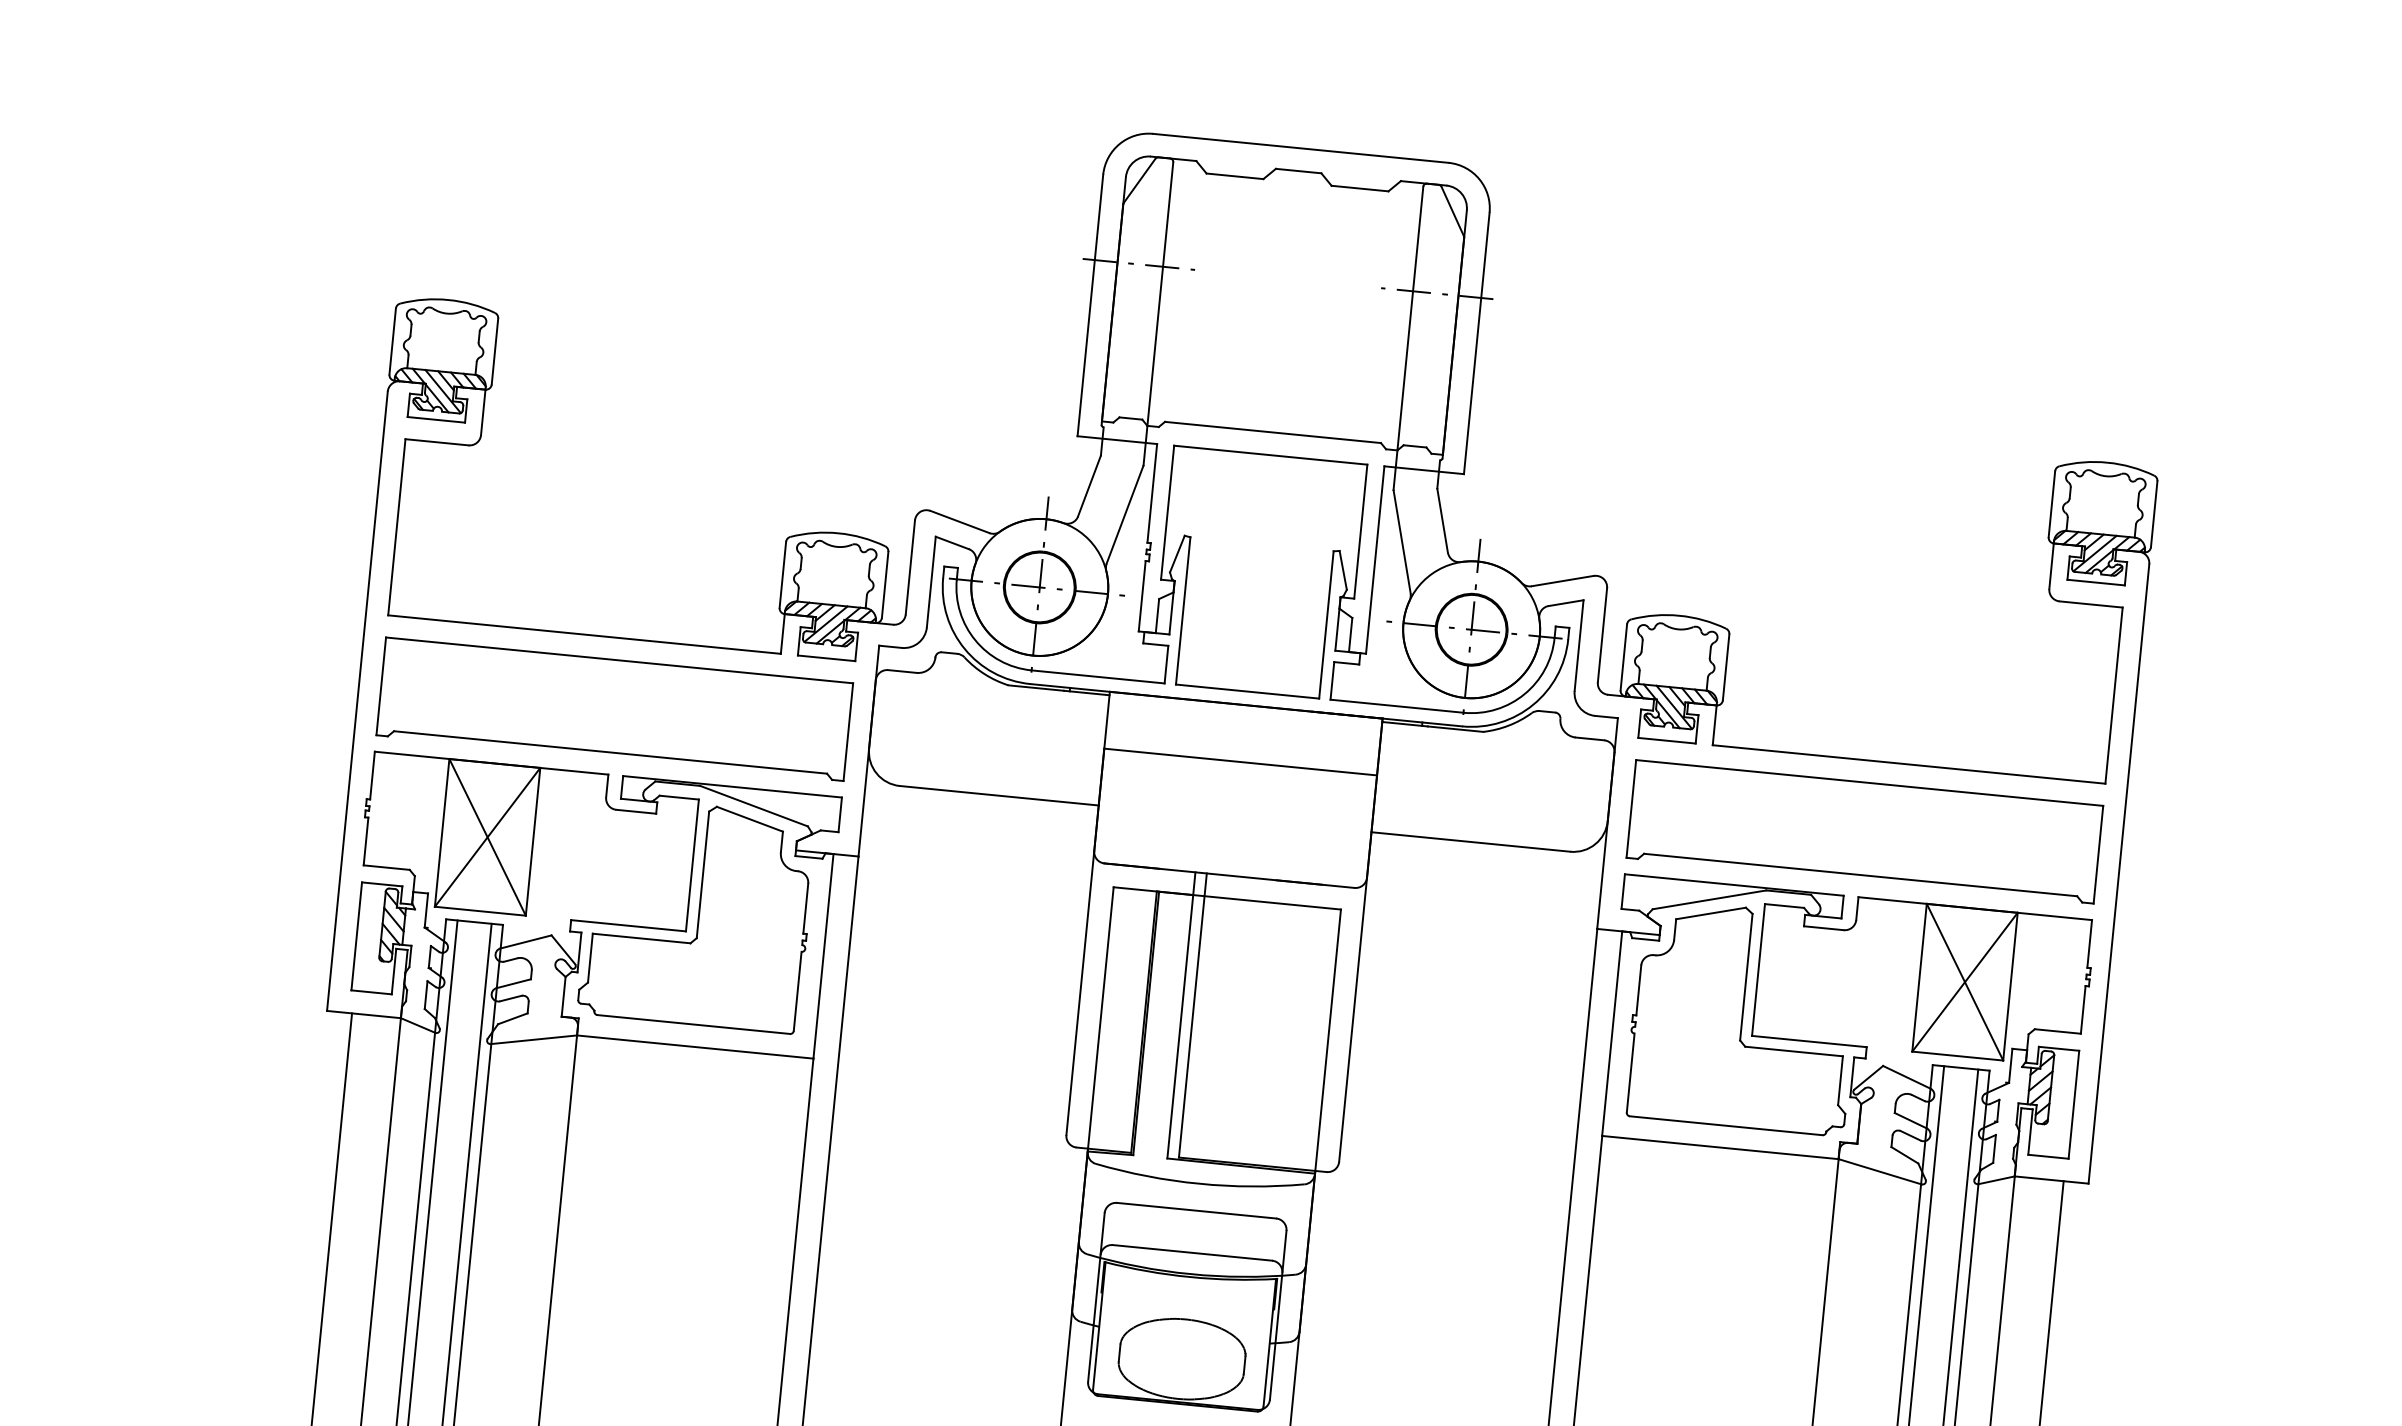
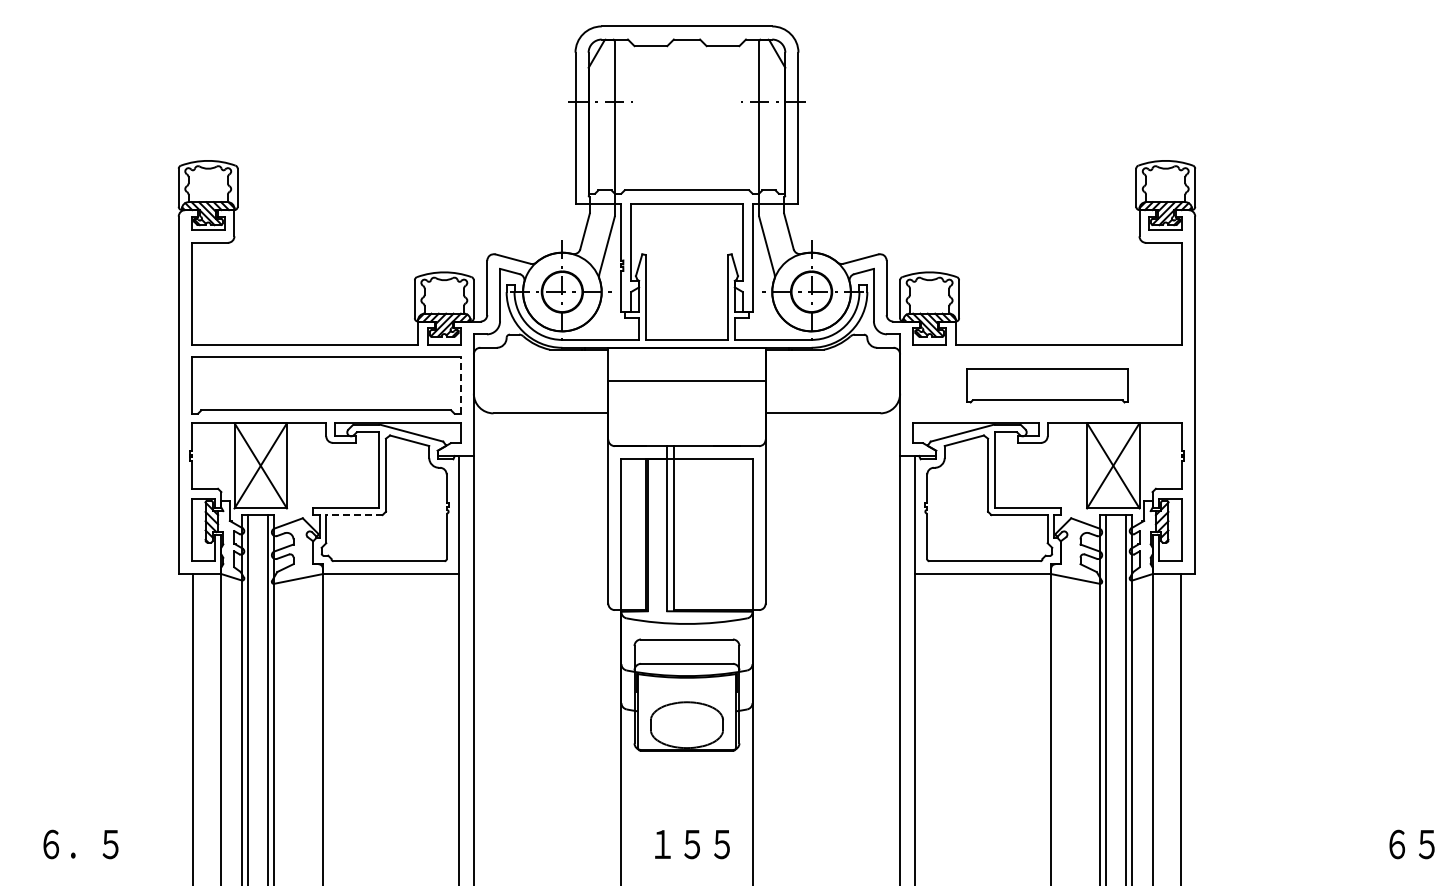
line: (849, 732) -> (461, 385), solid -> dashed
part: (1864, 831) -> (1047, 385), size x0.6
line: (641, 939) -> (354, 515), solid -> dashed

